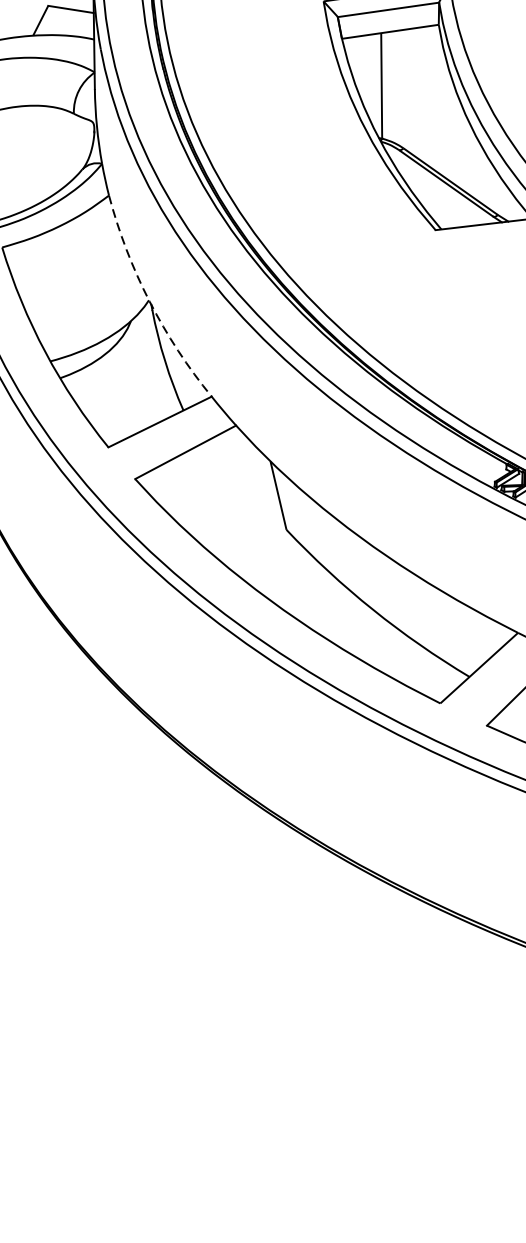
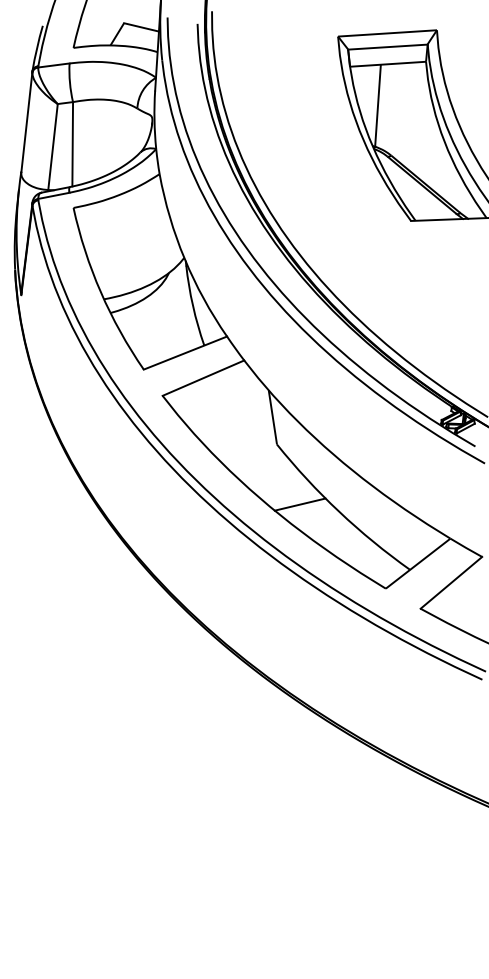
arc: (149, 301) -> (184, 258), dashed -> solid
line: (321, 604) -> (299, 504), added

